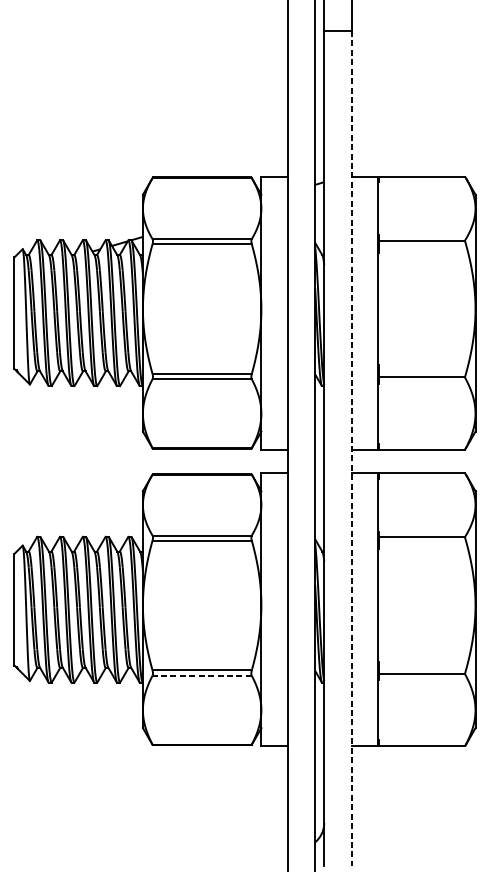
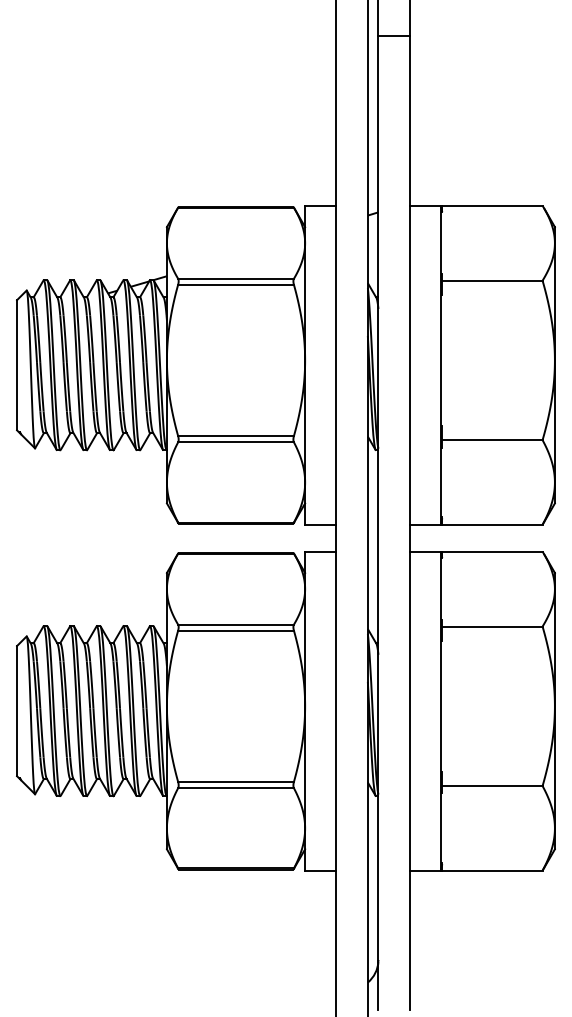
line: (351, 448) -> (410, 523), dashed -> solid
line: (202, 676) -> (236, 788), dashed -> solid

